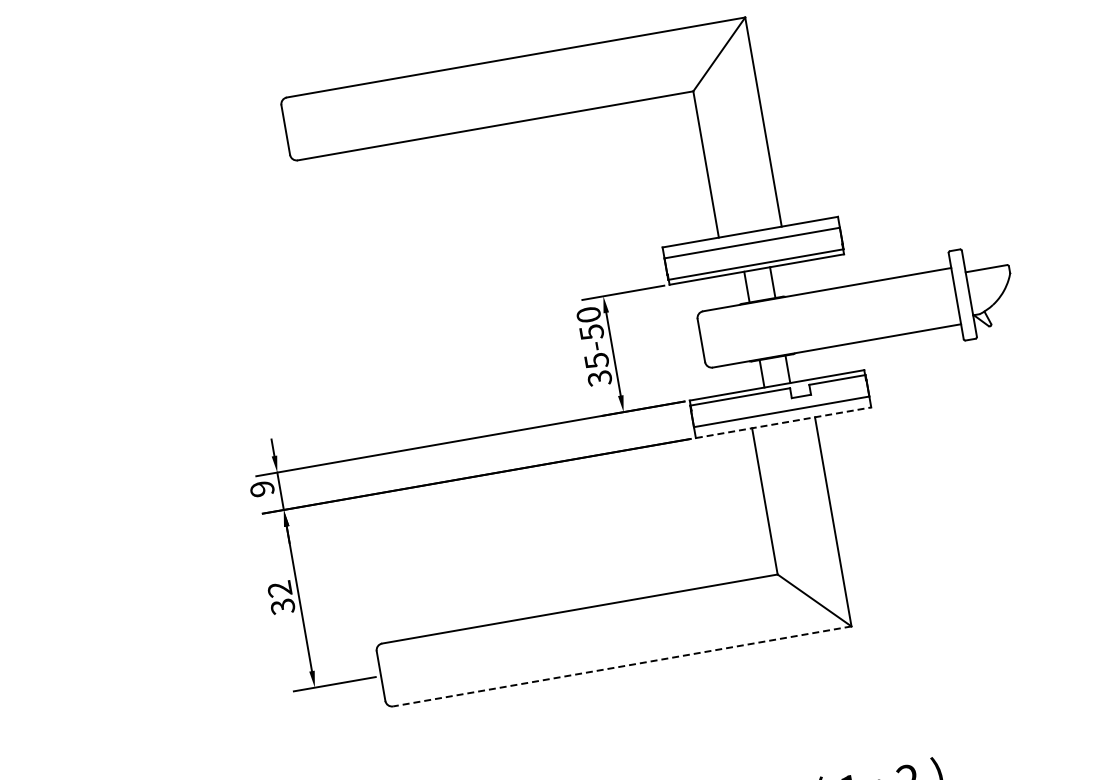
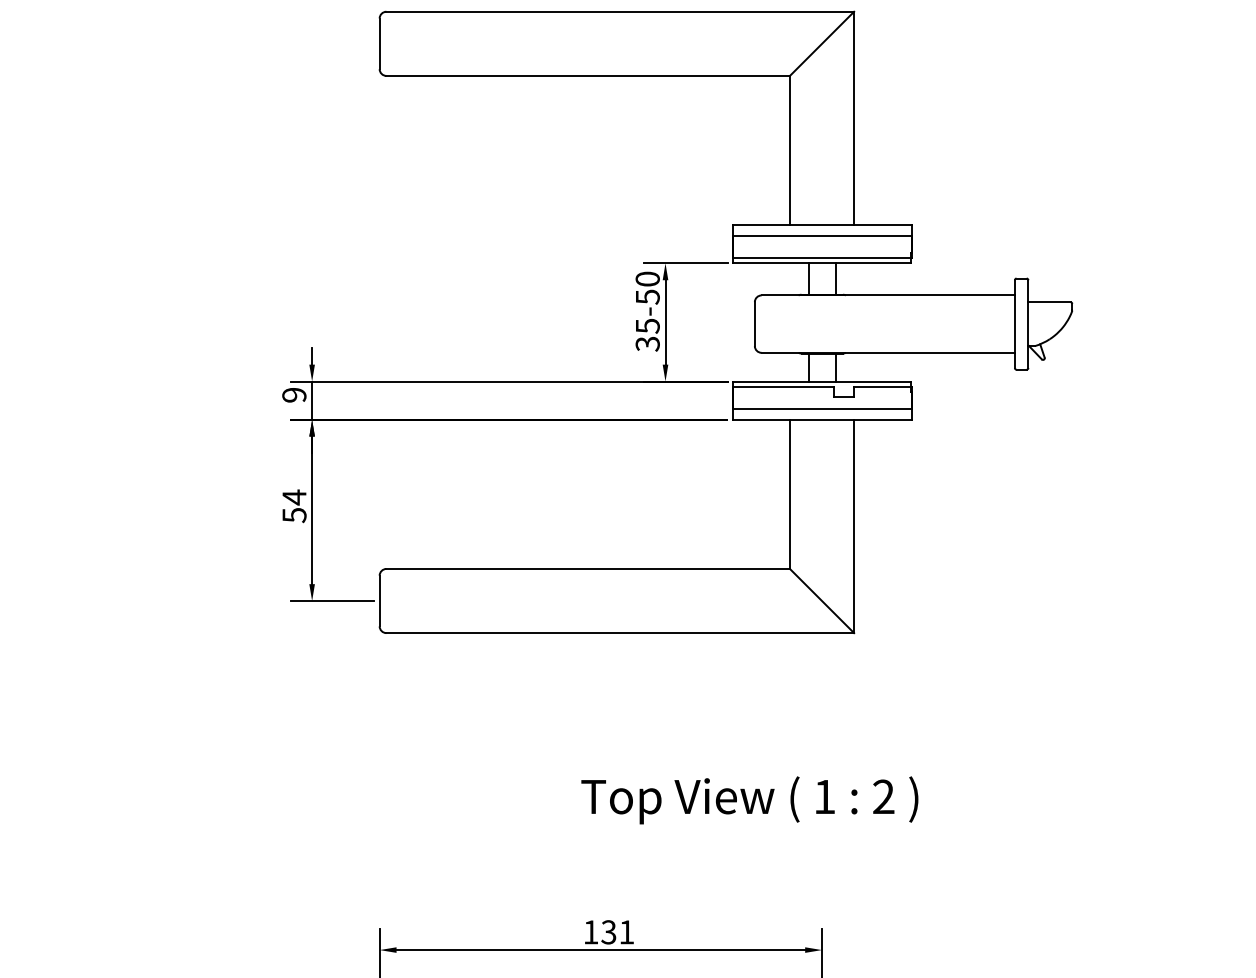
line: (783, 422) -> (822, 419), dashed -> solid
text: (281, 597) -> (294, 505), 32 -> 54
line: (622, 666) -> (620, 633), dashed -> solid

